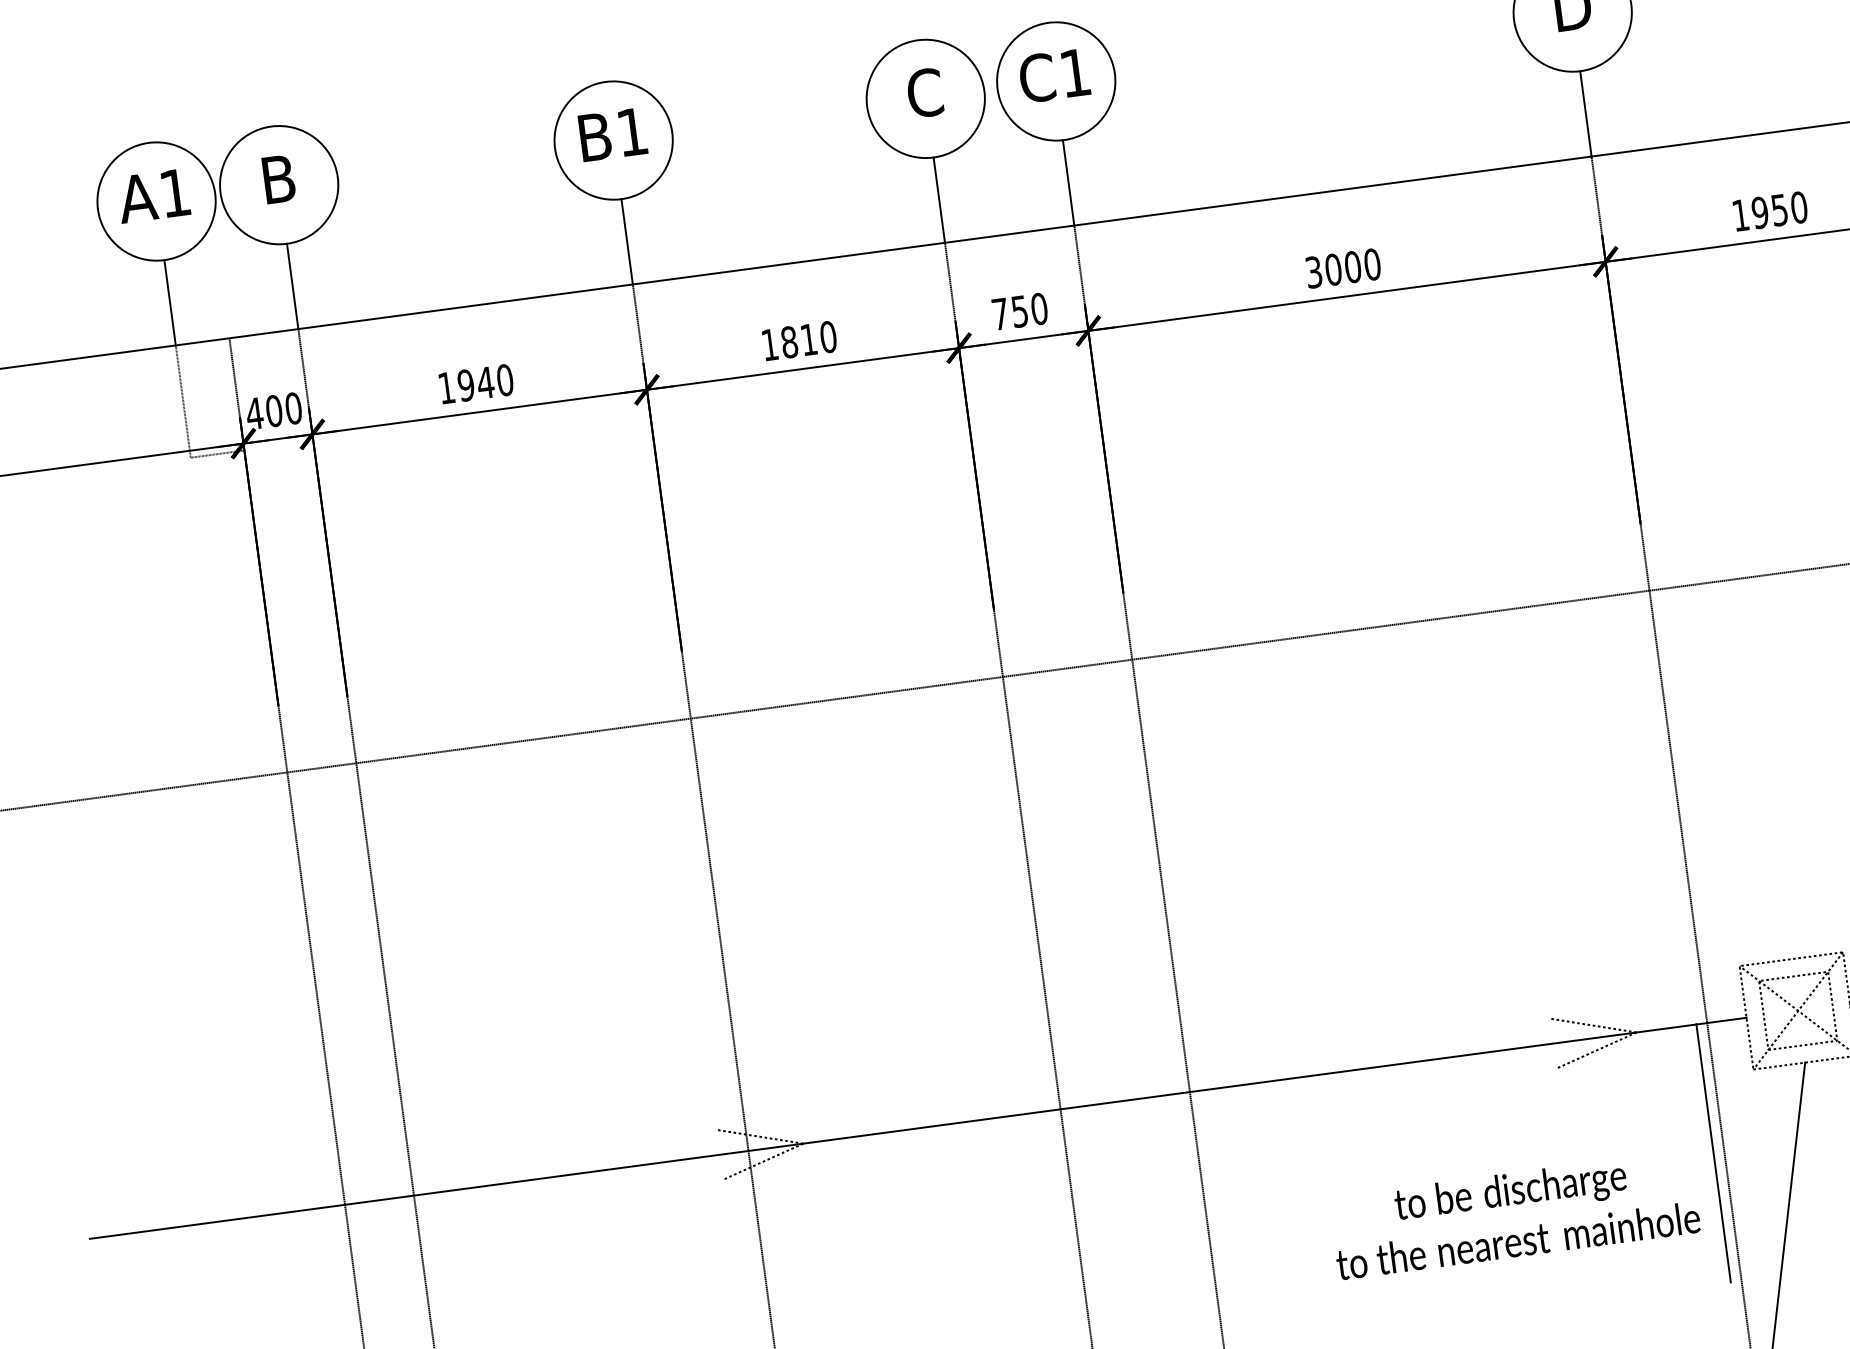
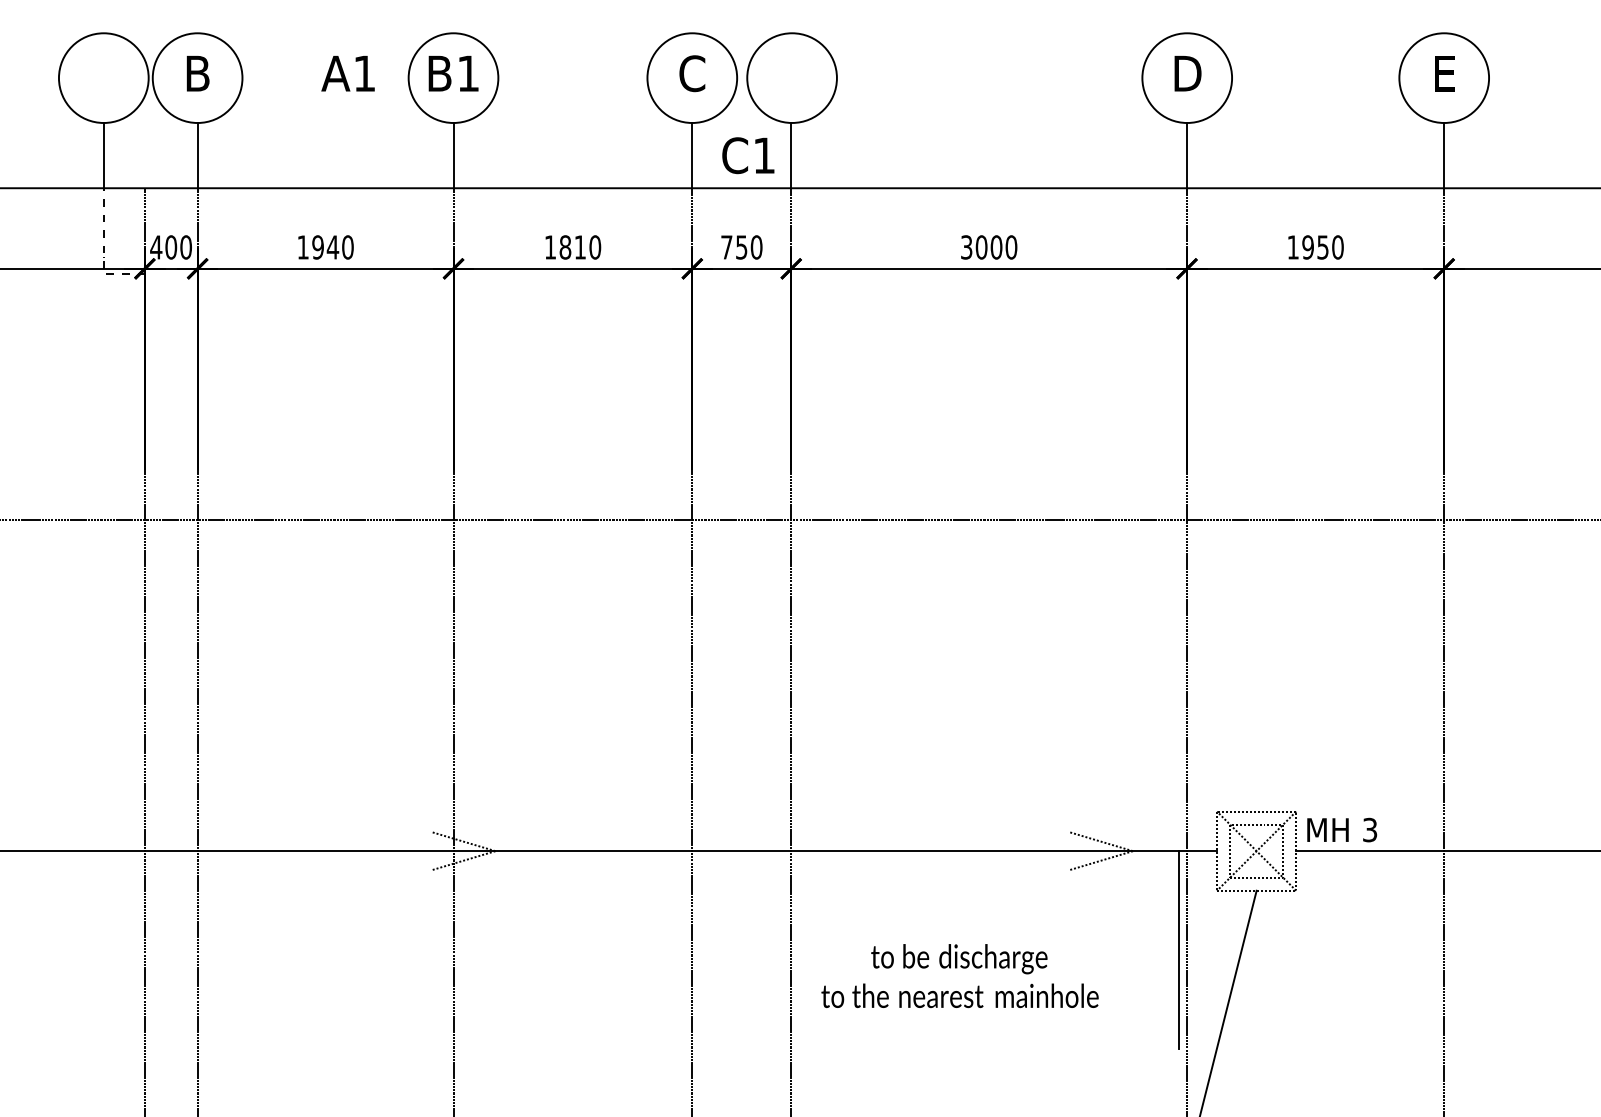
text: (1054, 75) -> (748, 155), moved
text: (152, 195) -> (347, 73), moved
text: (1514, 1215) -> (959, 976), moved

